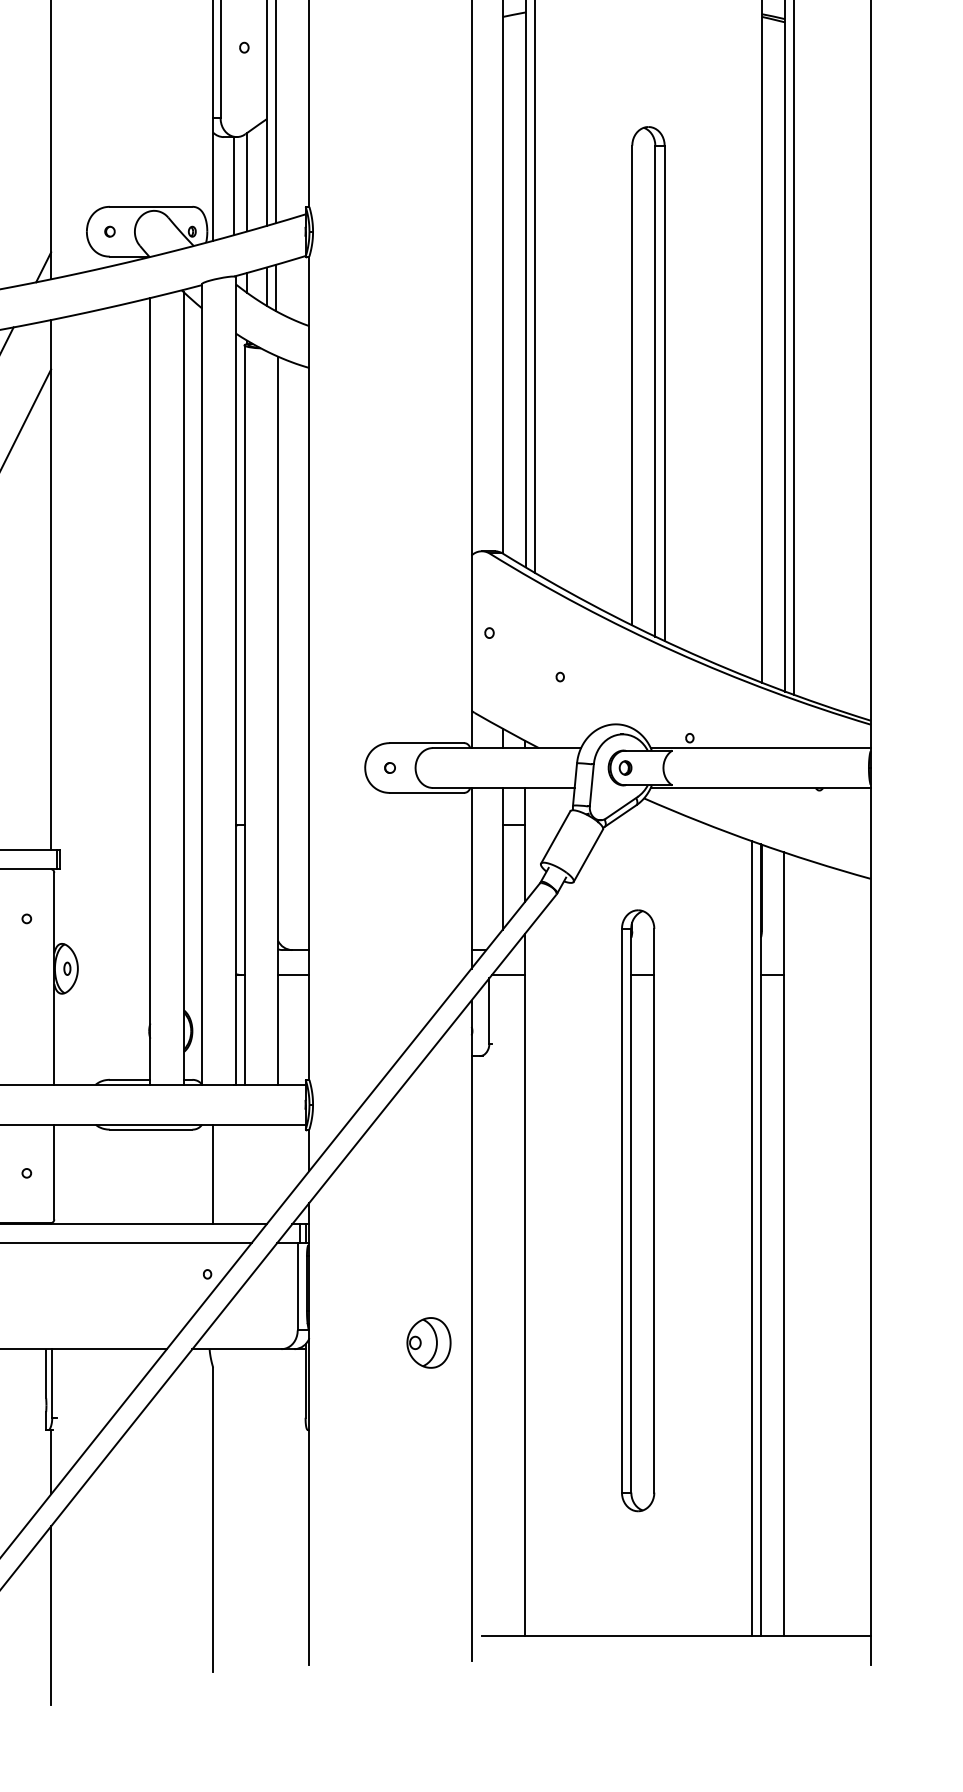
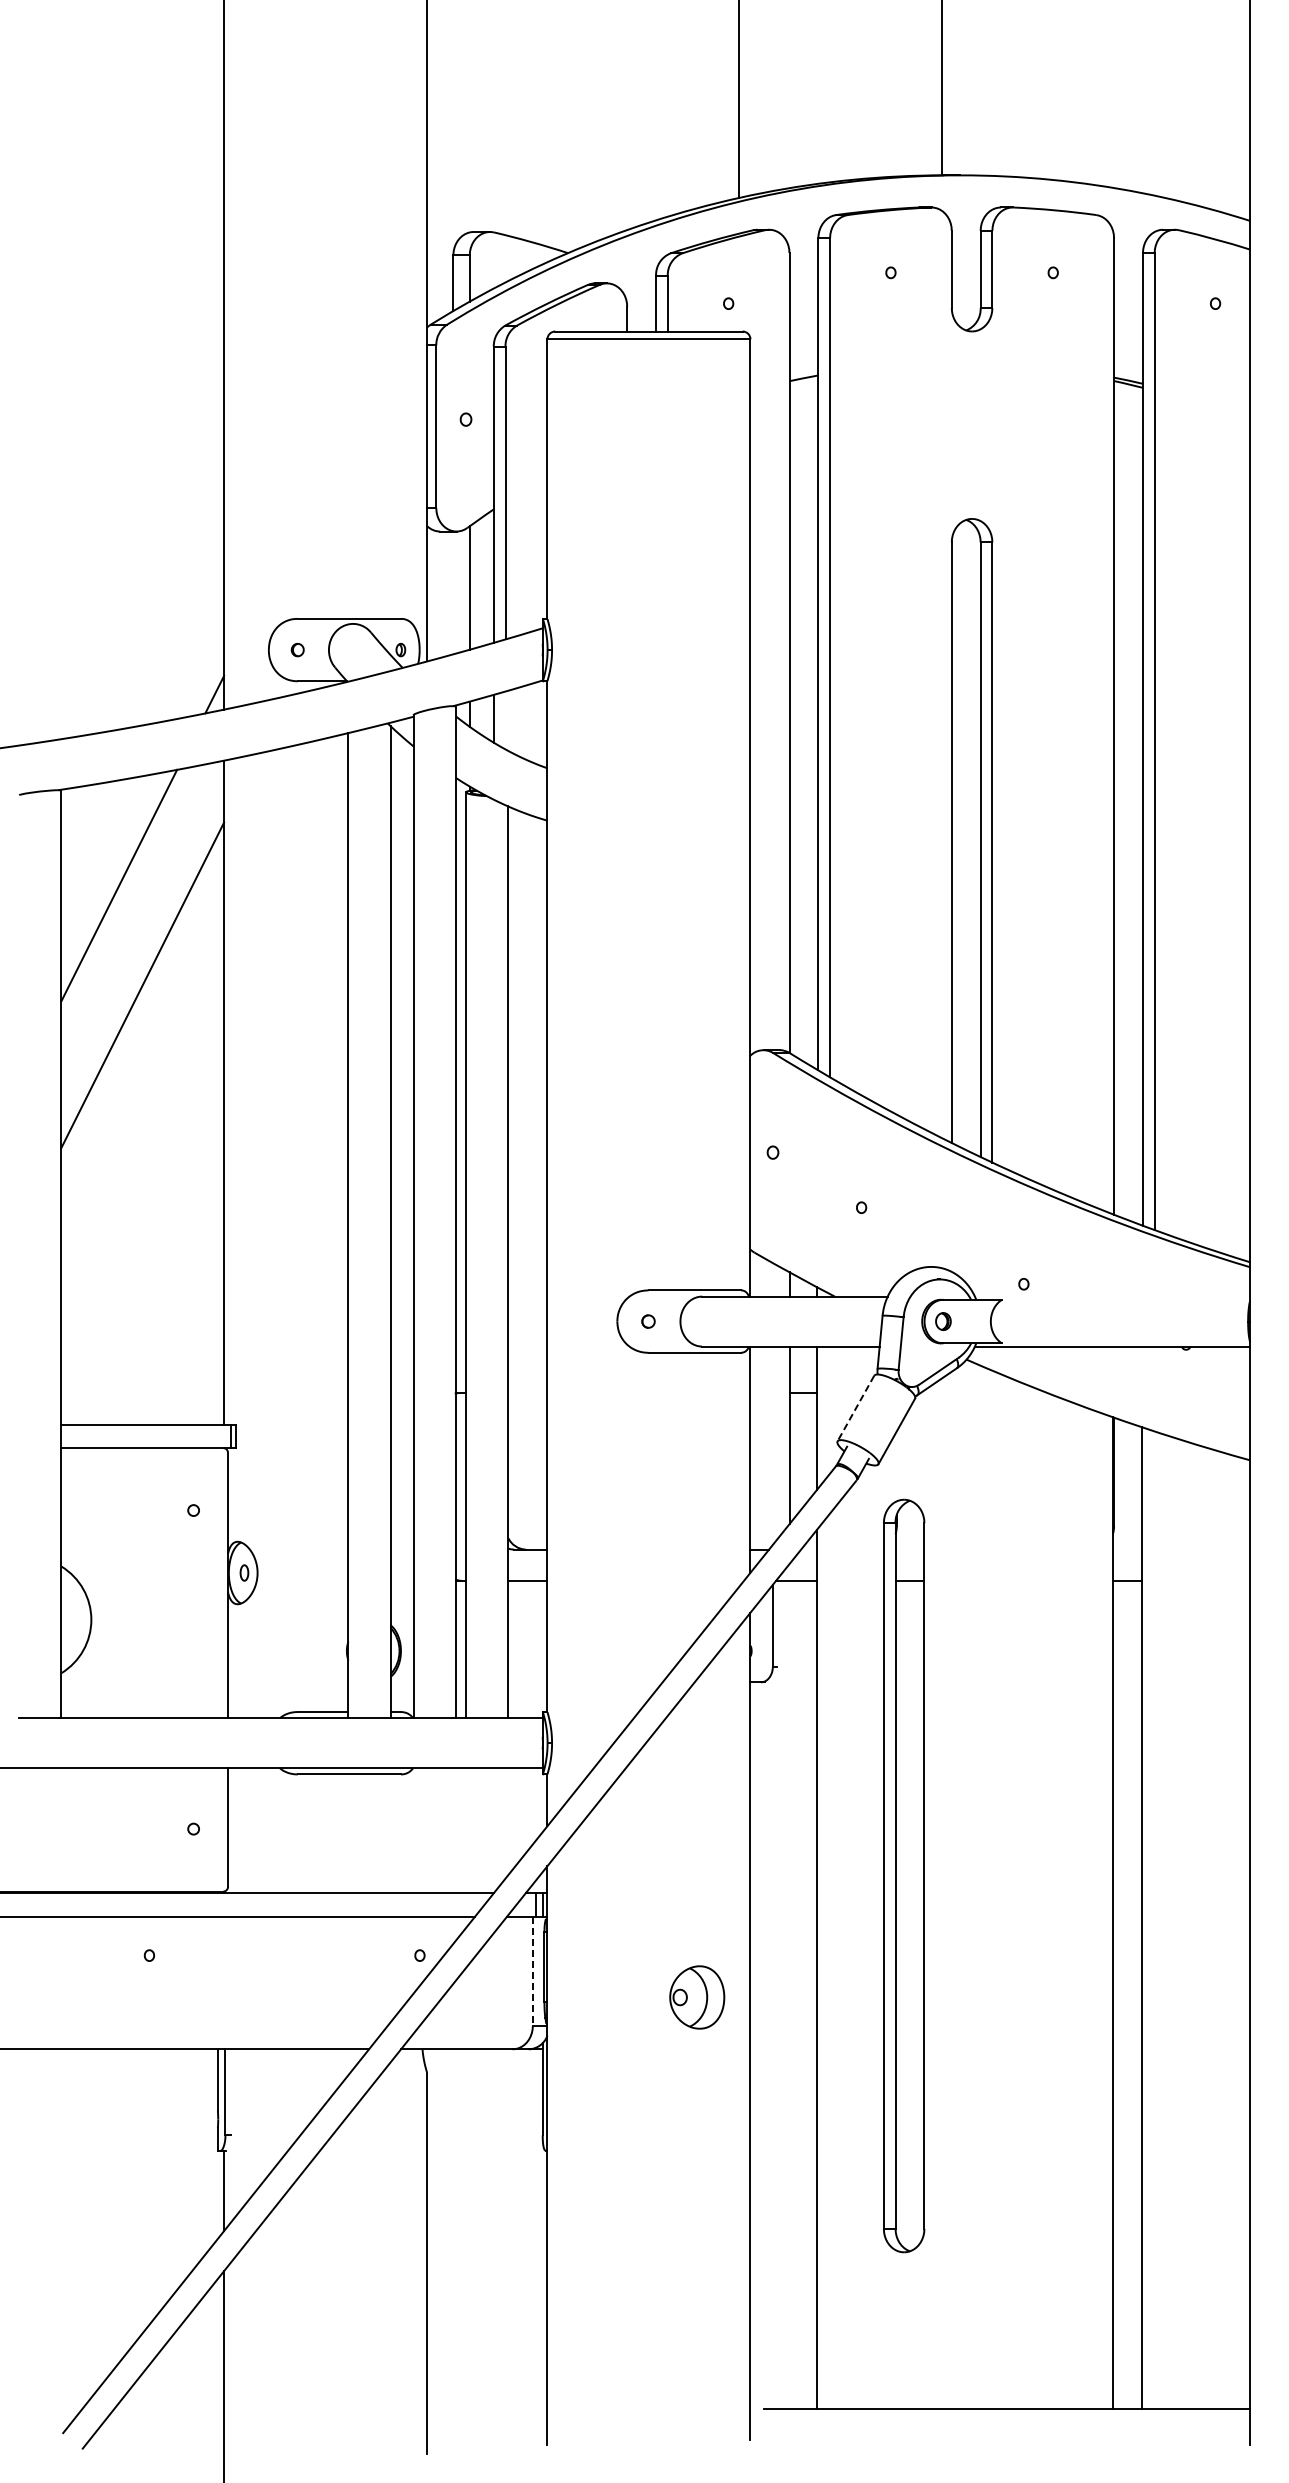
line: (234, 185) -> (453, 592), removed
line: (275, 287) -> (505, 720), removed
line: (760, 747) -> (1112, 1296), removed
line: (555, 837) -> (855, 1408), solid -> dashed
line: (213, 1174) -> (427, 1830), removed
part: (638, 1210) -> (904, 1875), moved
line: (751, 1238) -> (1101, 1910), removed
line: (297, 1287) -> (532, 1971), solid -> dashed
part: (429, 1342) -> (697, 1997), moved

